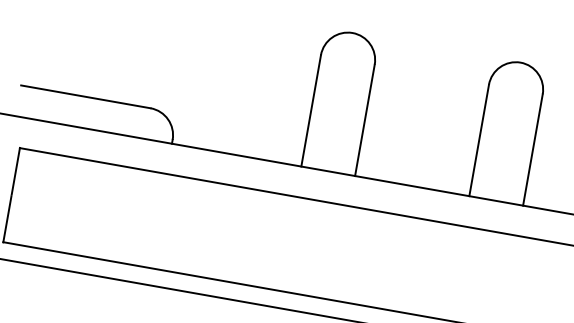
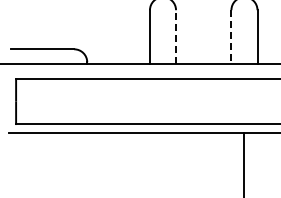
line: (366, 119) -> (176, 36), solid -> dashed
line: (479, 141) -> (231, 37), solid -> dashed

